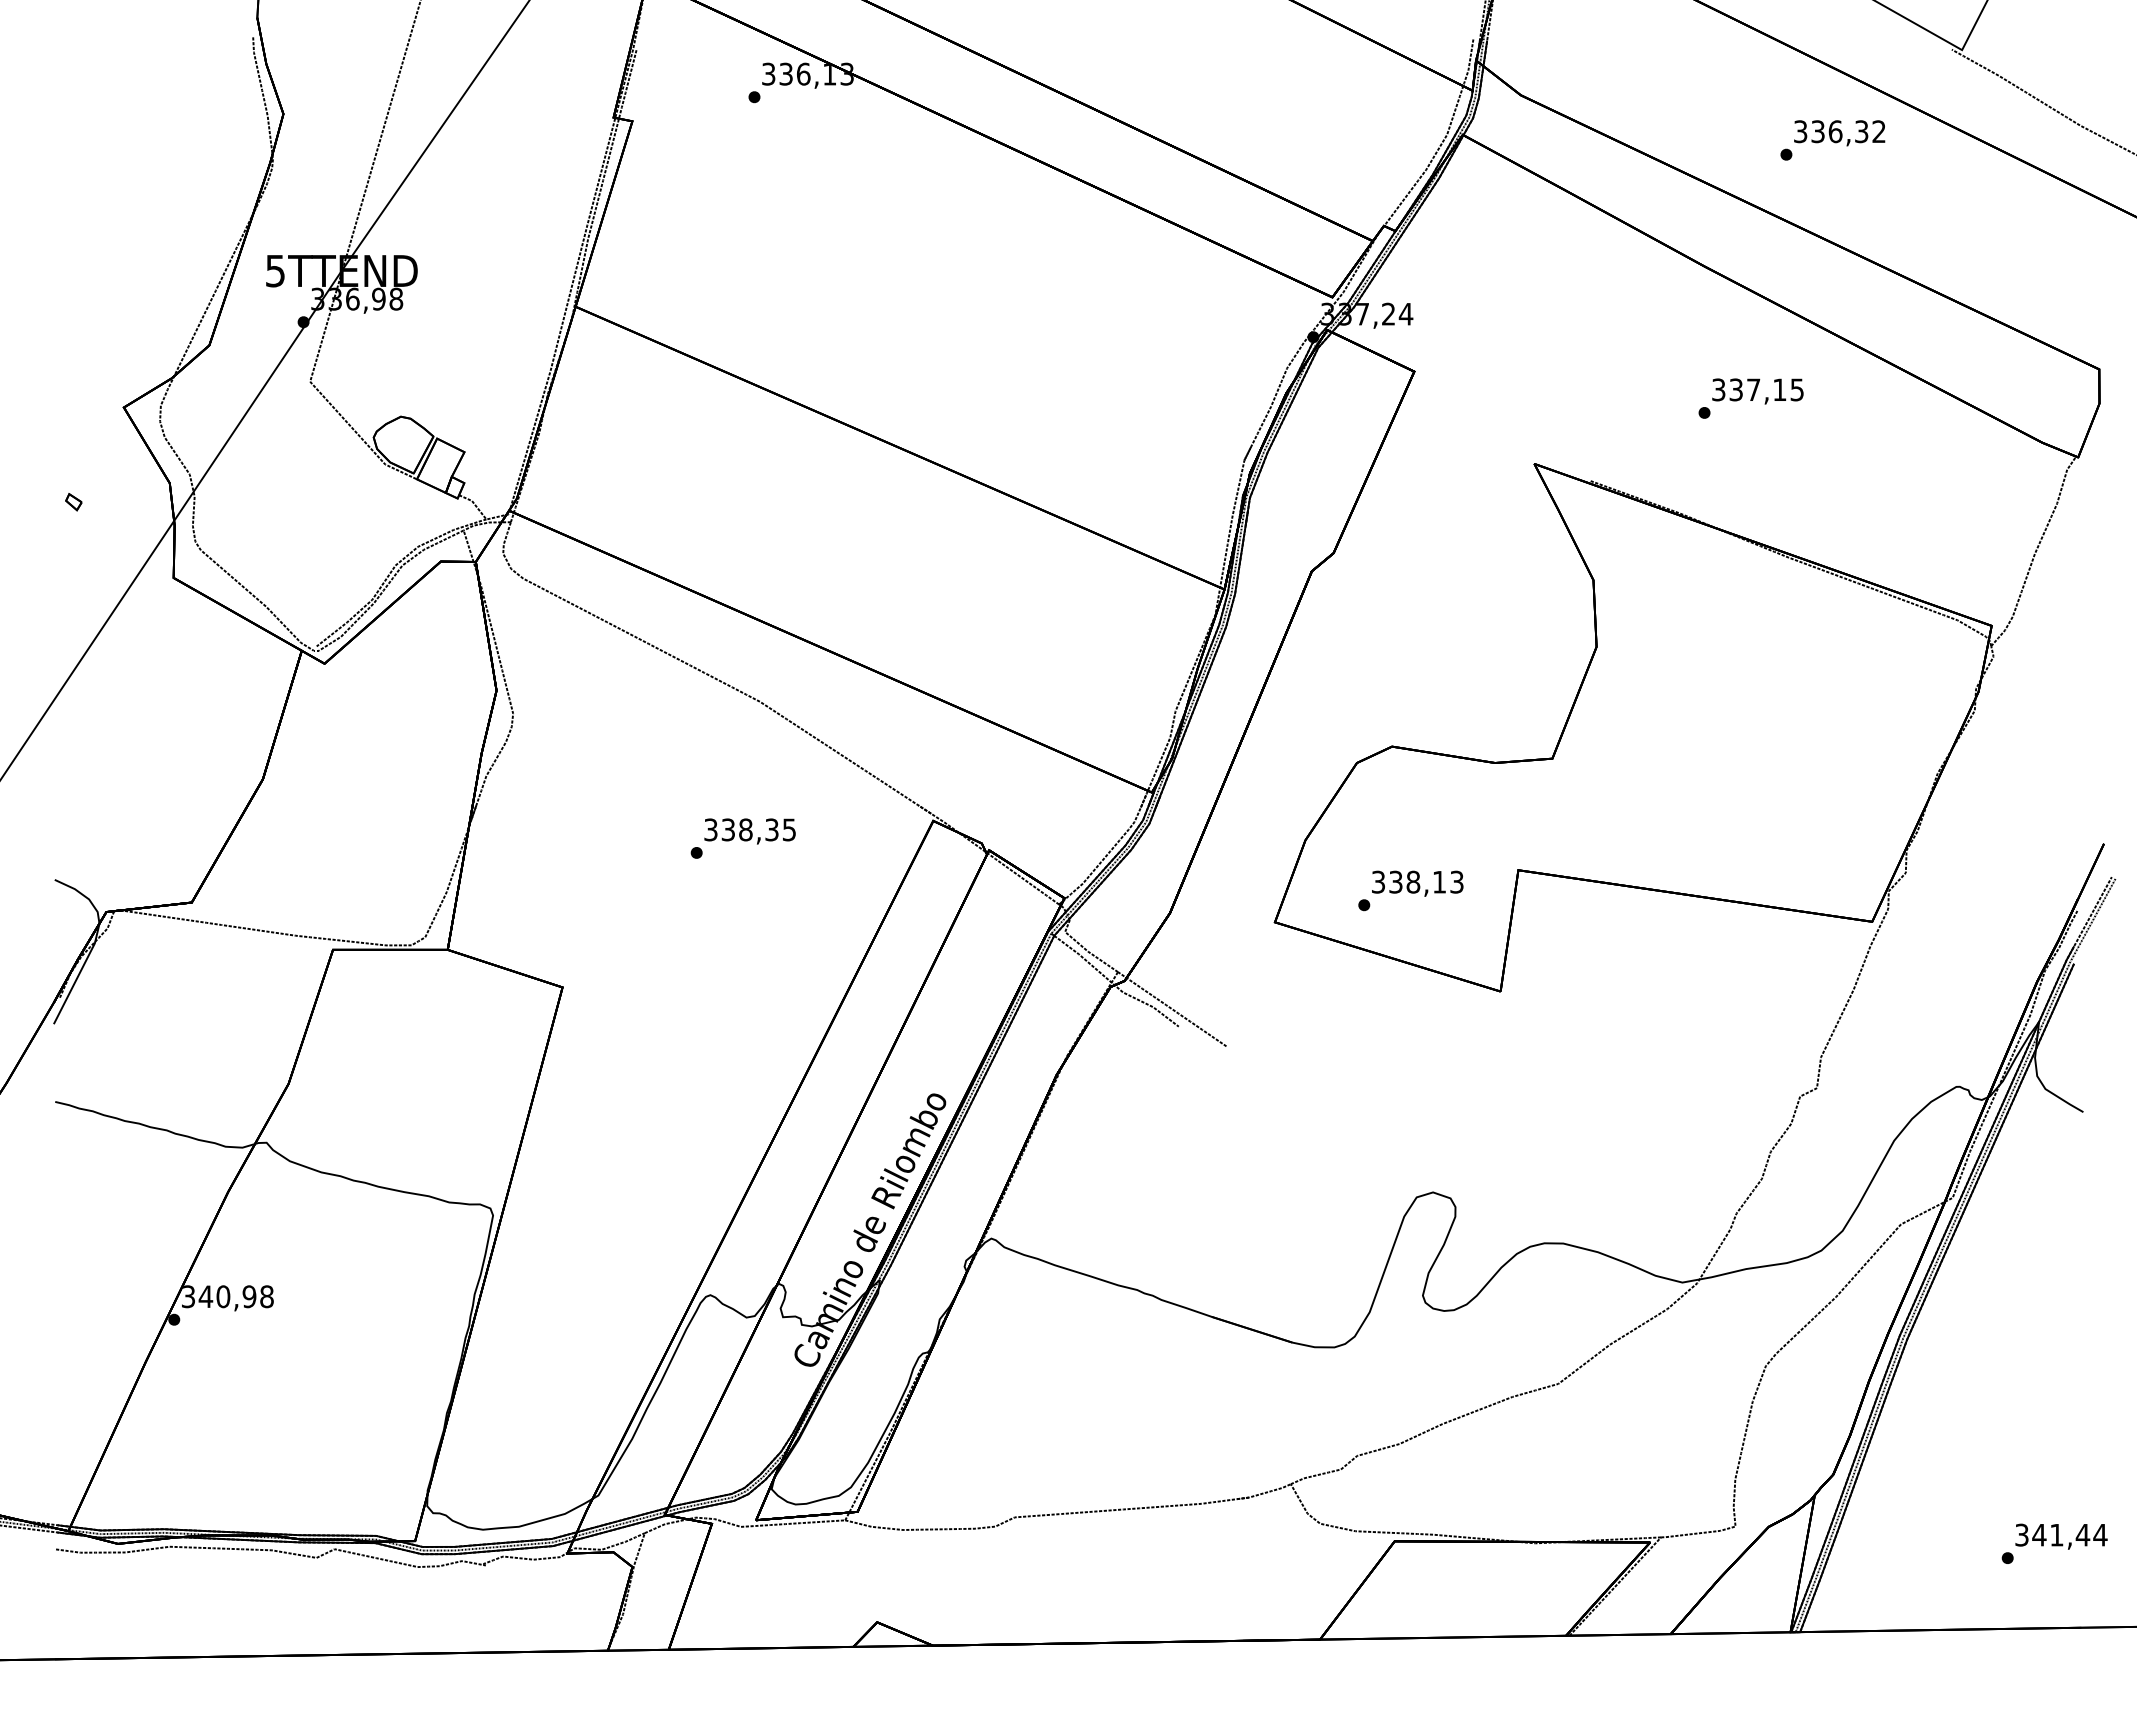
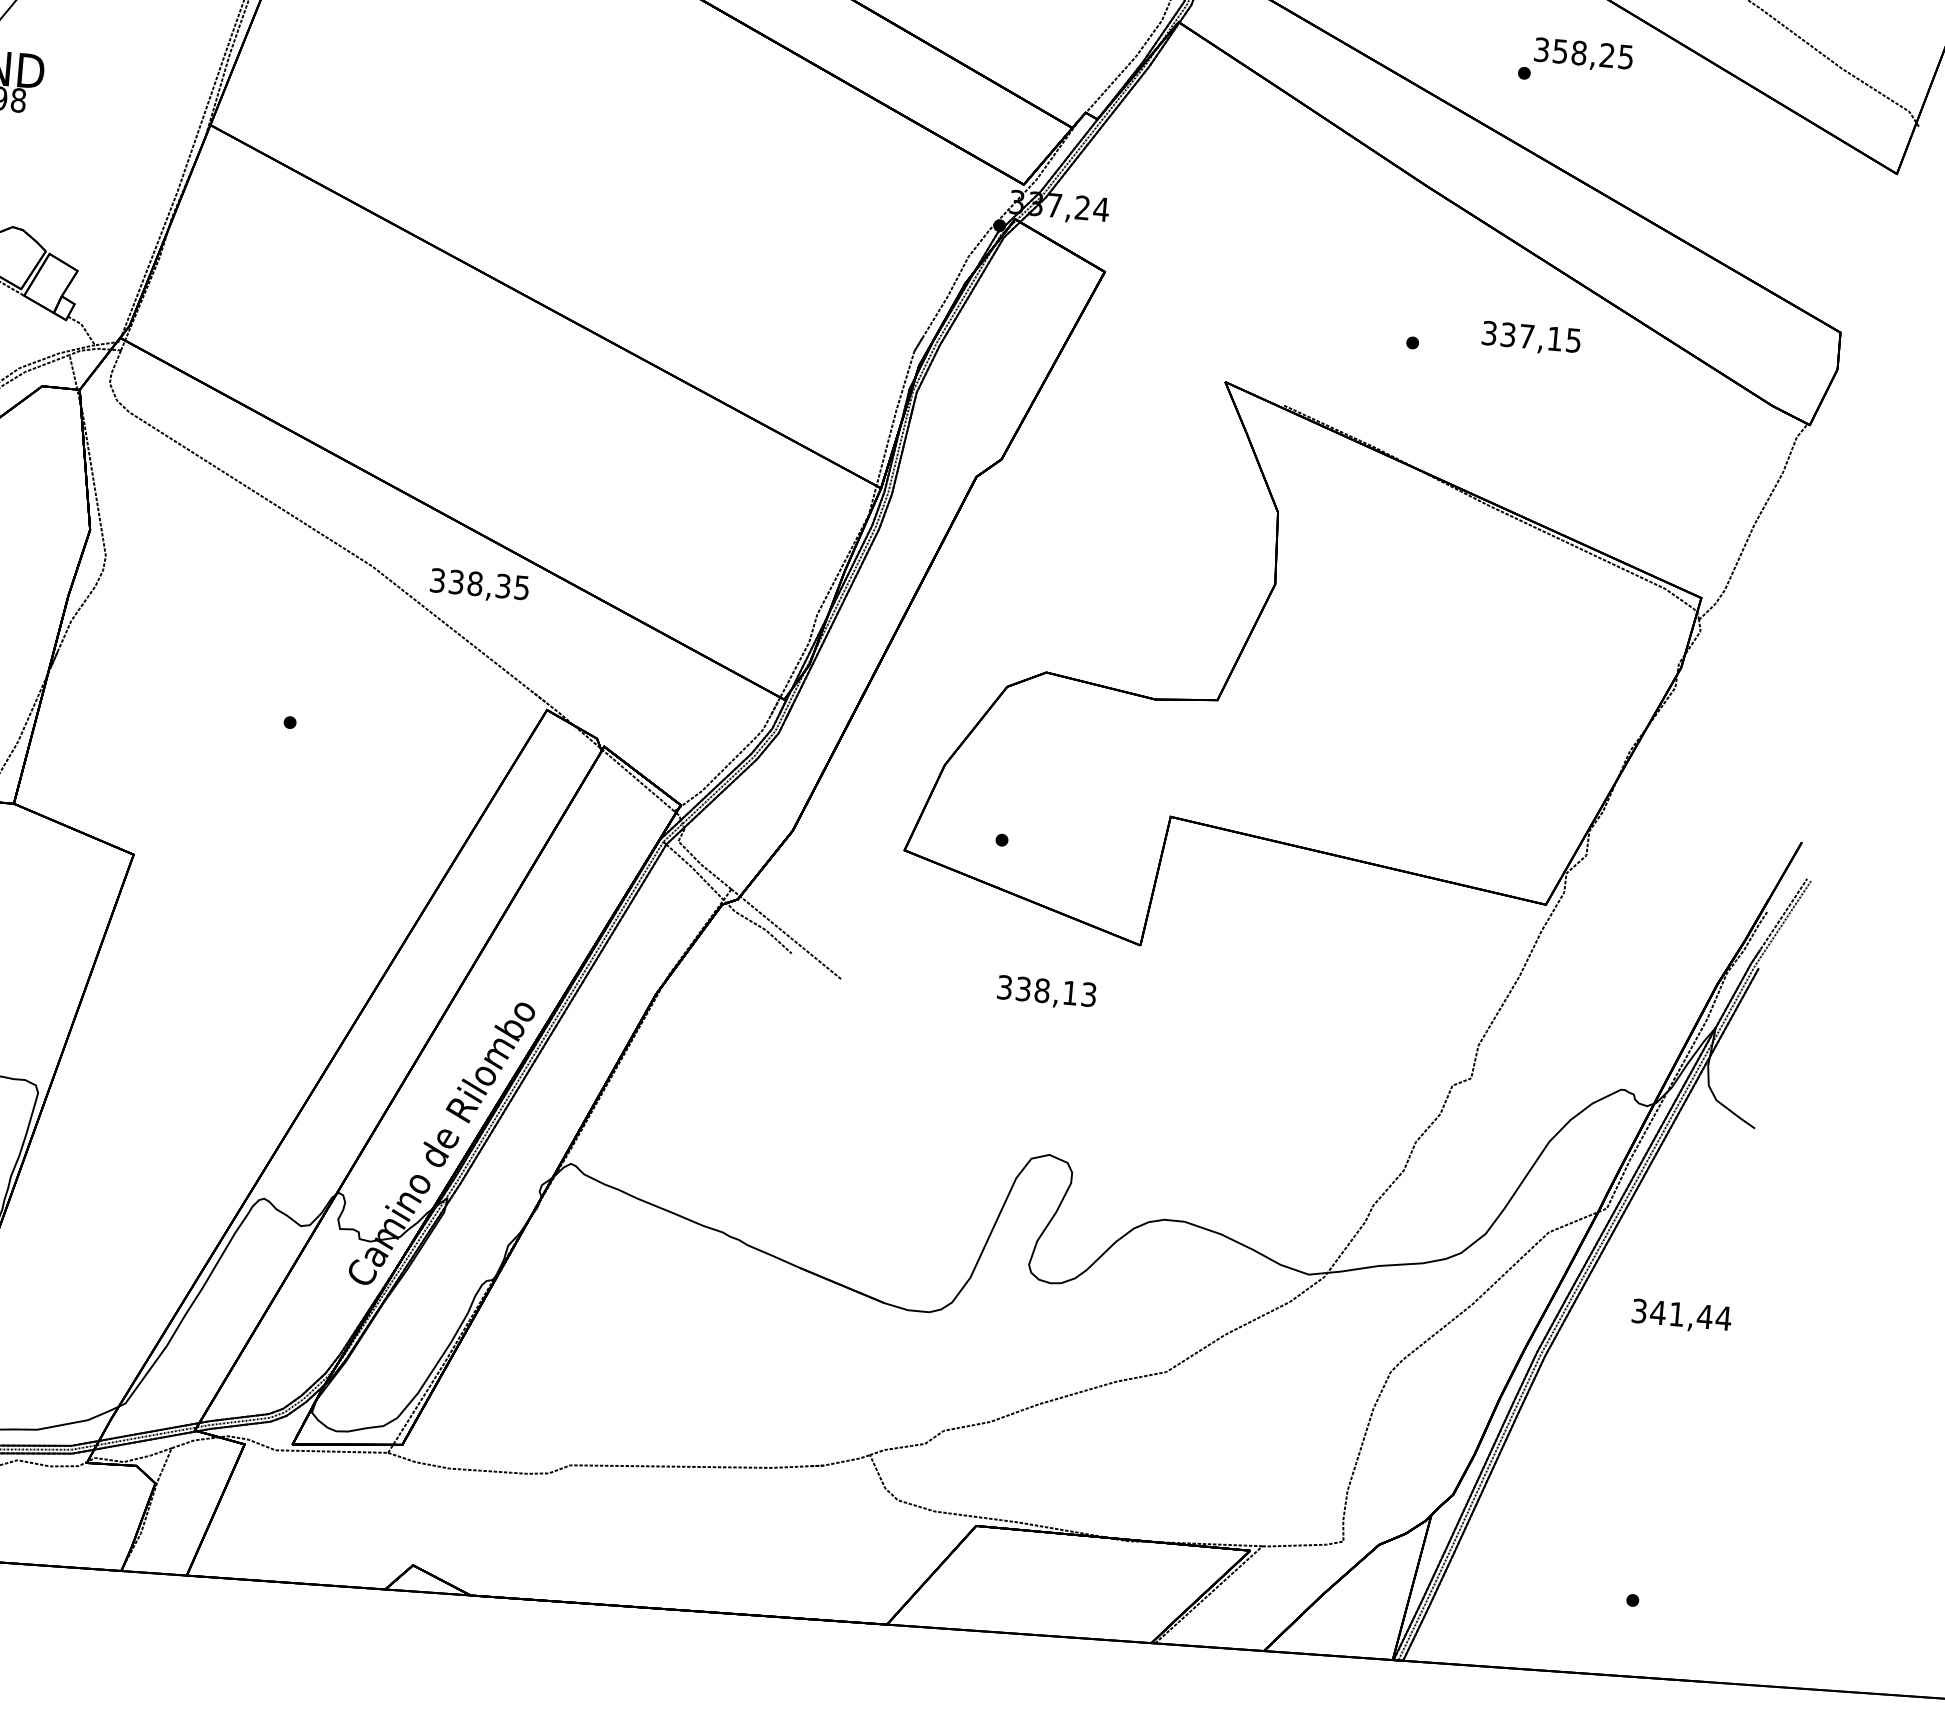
text: (1848, 131) -> (1593, 54), 336,32 -> 358,25
text: (1757, 391) -> (1530, 338), moved
text: (749, 831) -> (478, 585), moved
text: (1417, 883) -> (1046, 992), moved
text: (2061, 1536) -> (1681, 1316), moved

